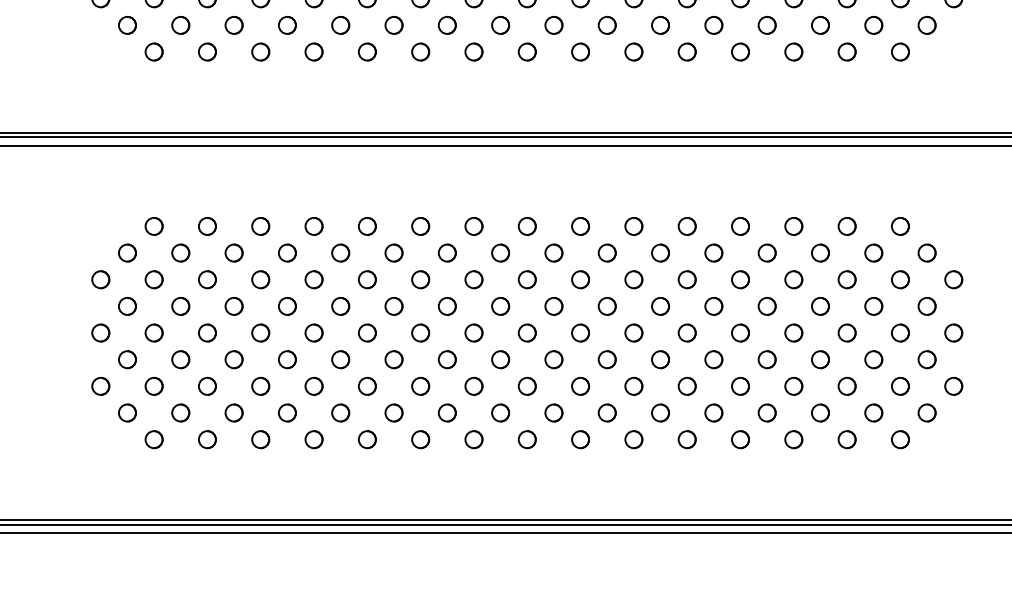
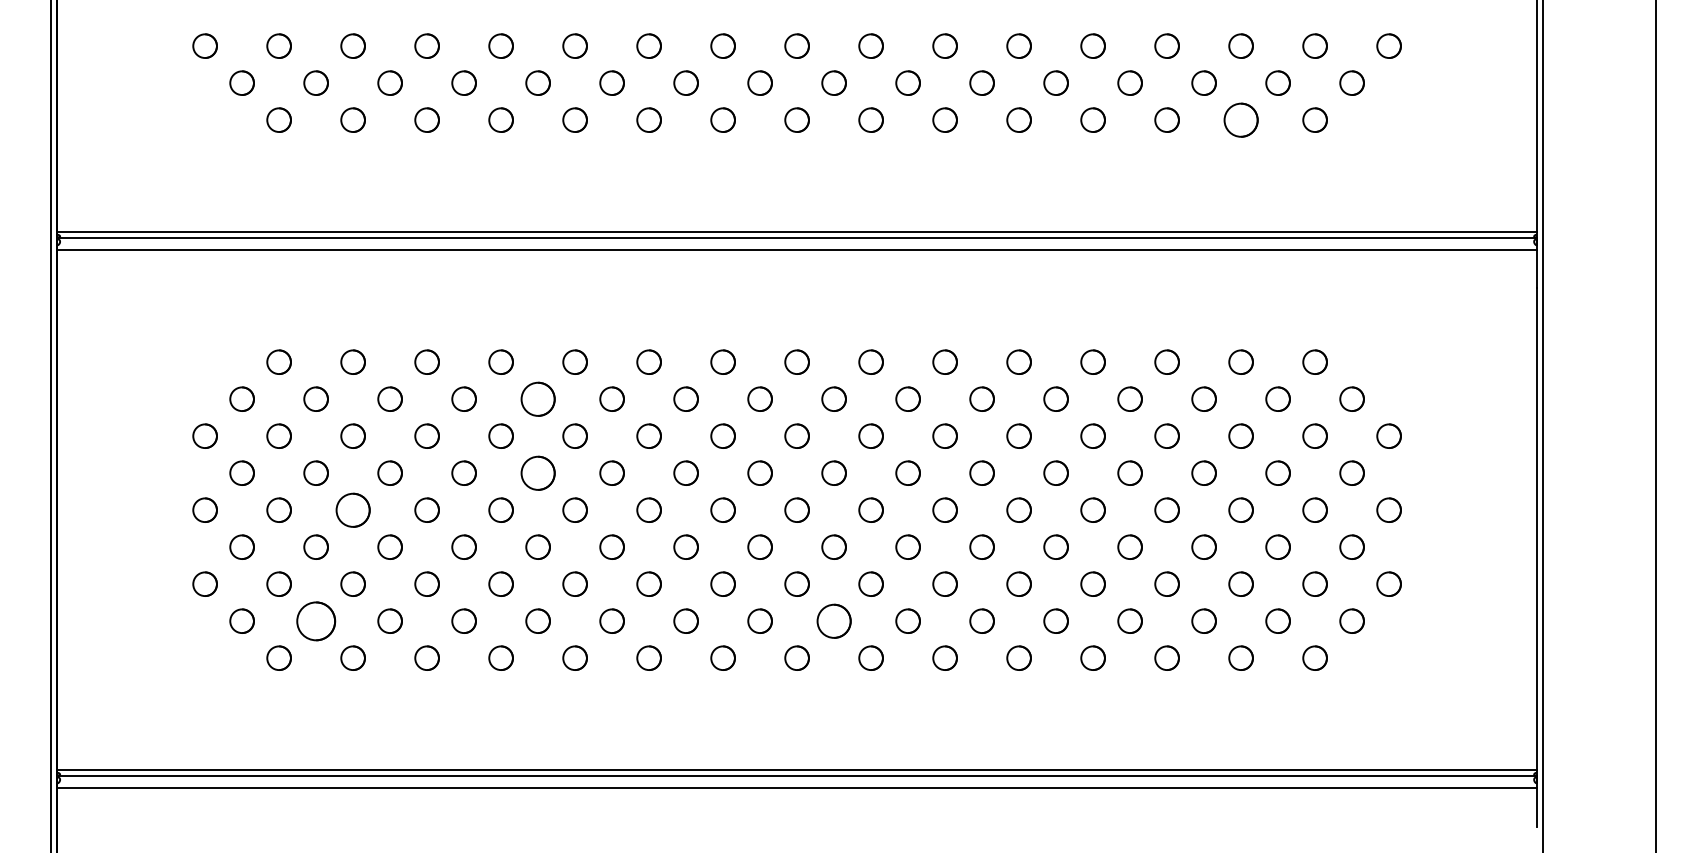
circle: (846, 51) -> (1240, 119), size x1.4
circle: (340, 252) -> (537, 398), size x1.4
circle: (340, 305) -> (537, 472), size x1.4
circle: (206, 332) -> (352, 509), size x1.4
circle: (180, 412) -> (315, 620), size x1.6
circle: (553, 412) -> (833, 620), size x1.4

